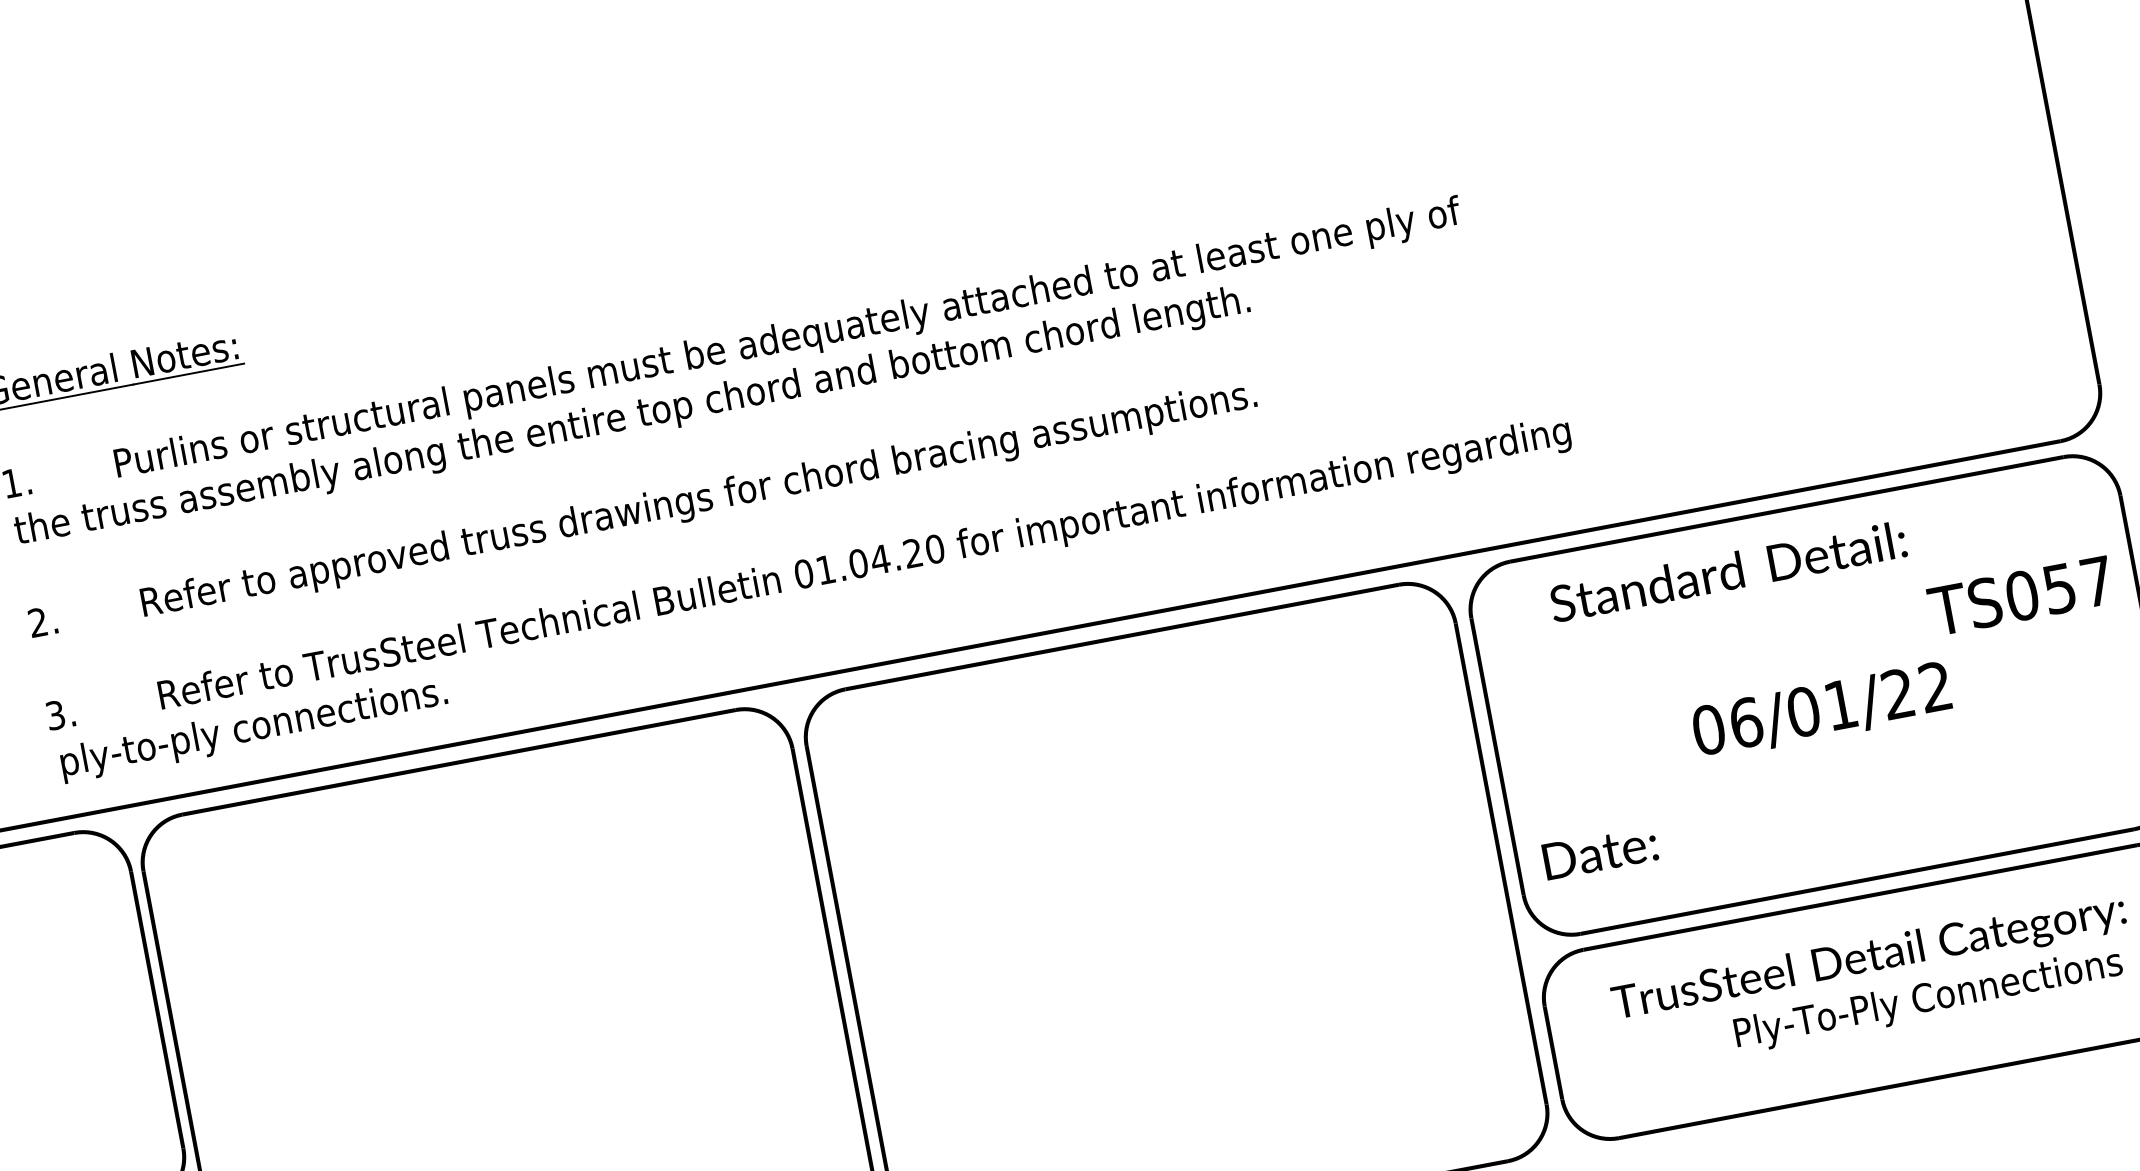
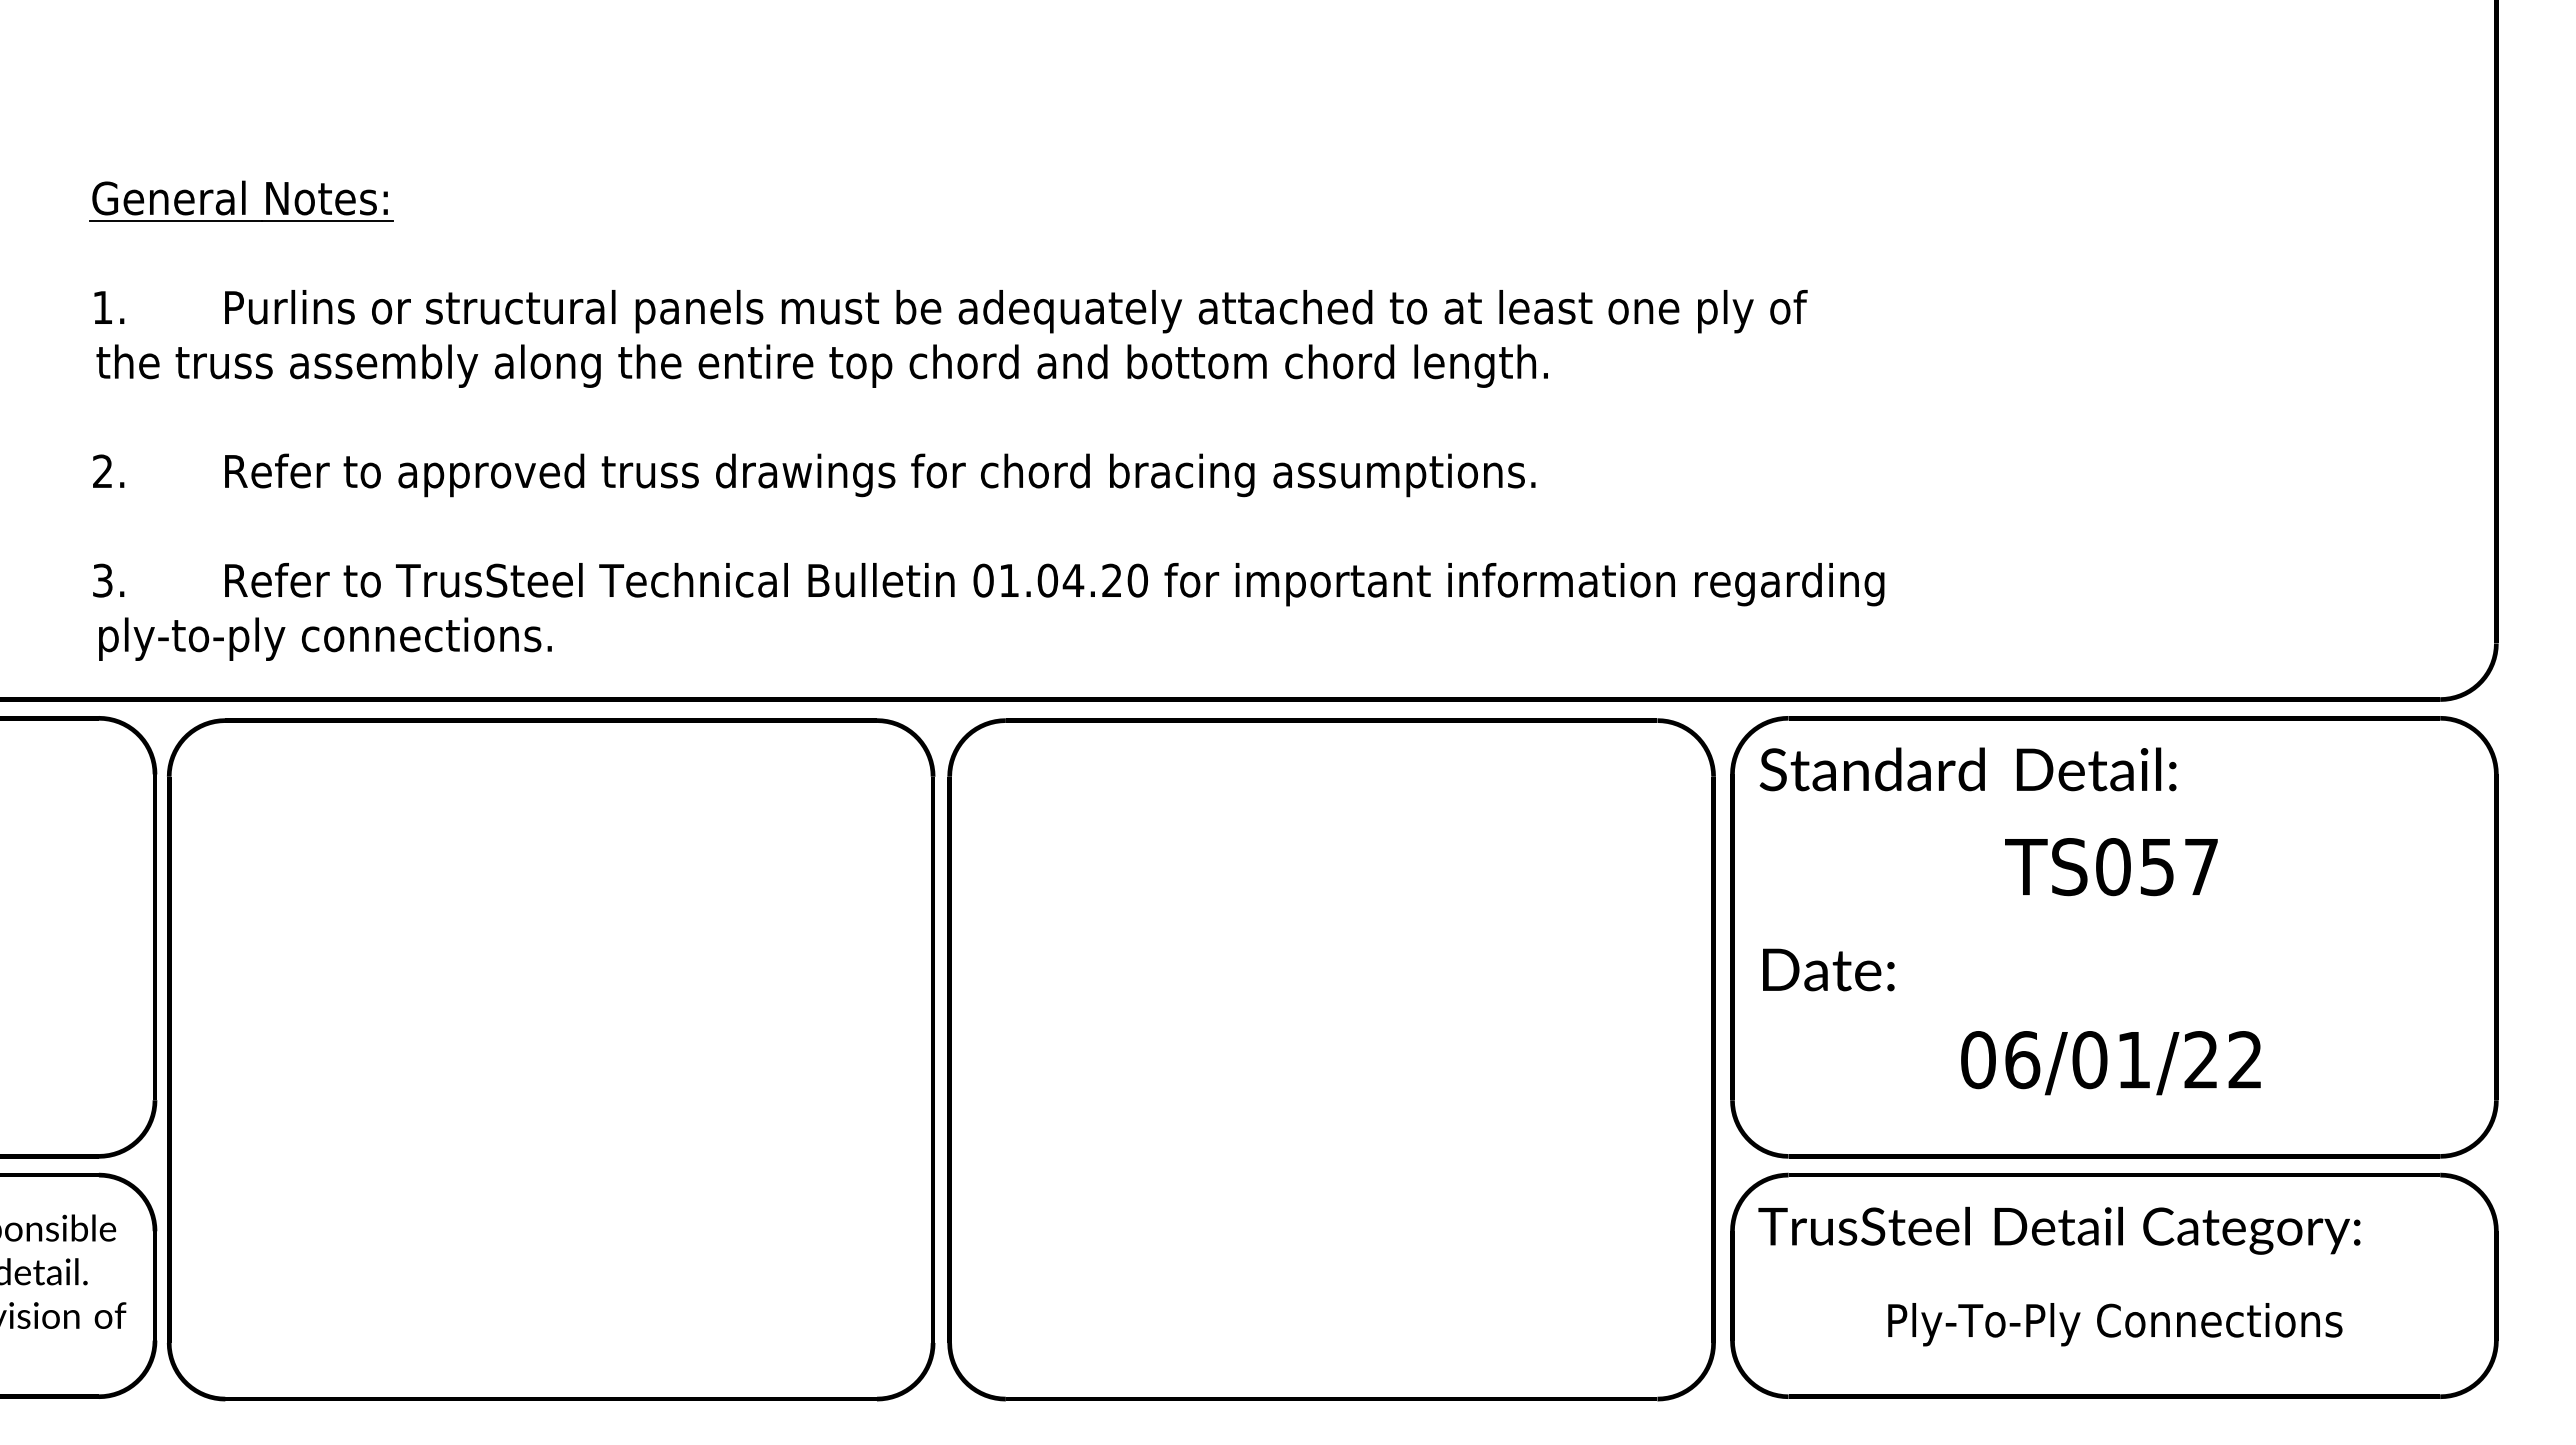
text: (1727, 571) -> (1967, 769), moved
text: (2020, 596) -> (2111, 867), moved
text: (1821, 711) -> (2110, 1063), moved
text: (1600, 852) -> (1828, 969), moved
text: (1869, 958) -> (2059, 1230), moved
text: (1928, 1000) -> (2115, 1324), moved

